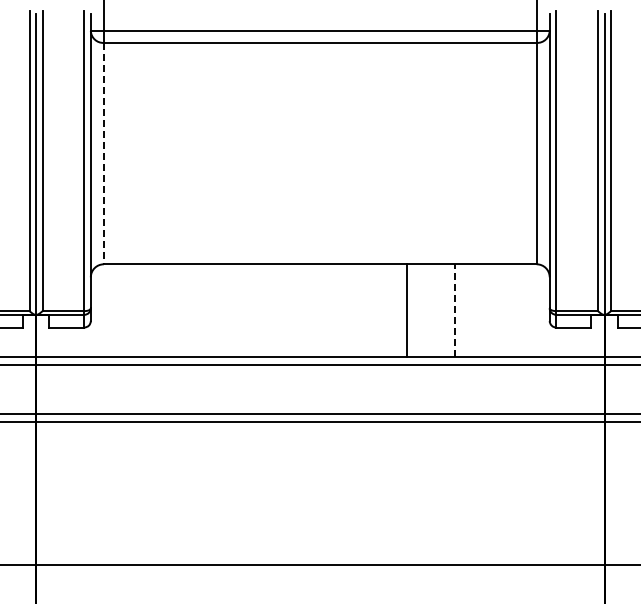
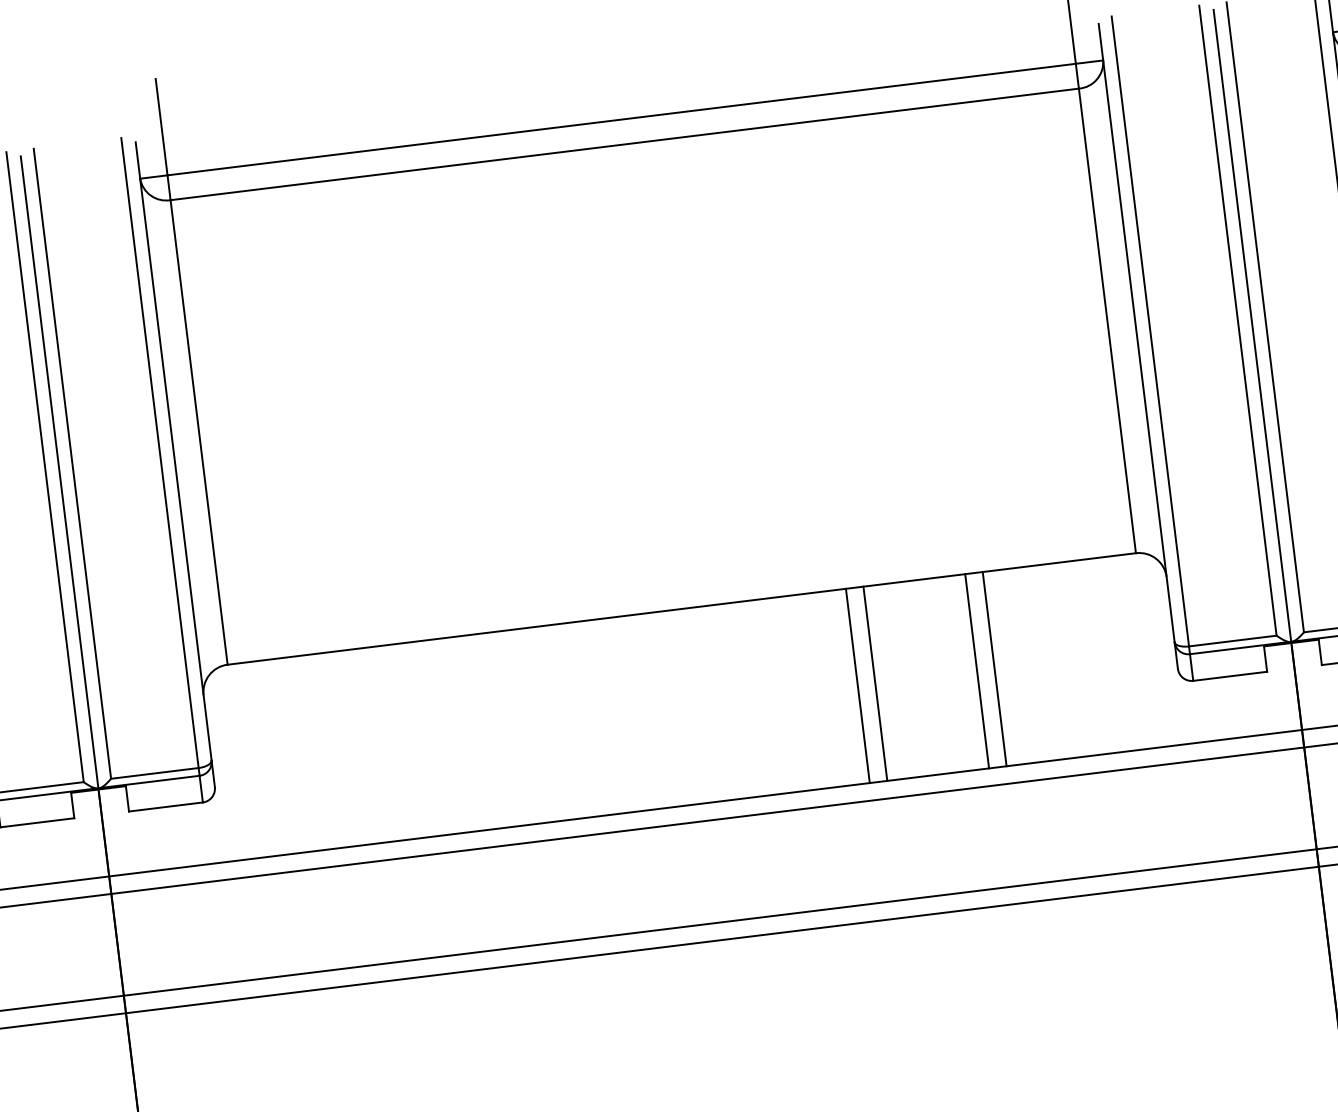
line: (103, 153) -> (198, 432), dashed -> solid
line: (398, 310) -> (857, 685), added
line: (455, 310) -> (977, 671), dashed -> solid
line: (463, 310) -> (994, 669), added

